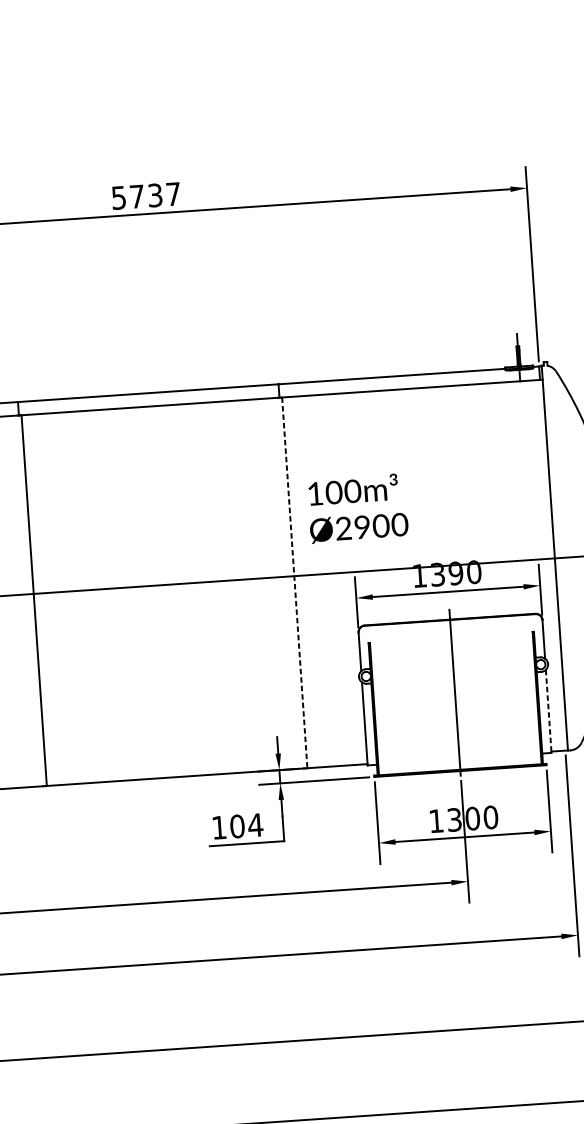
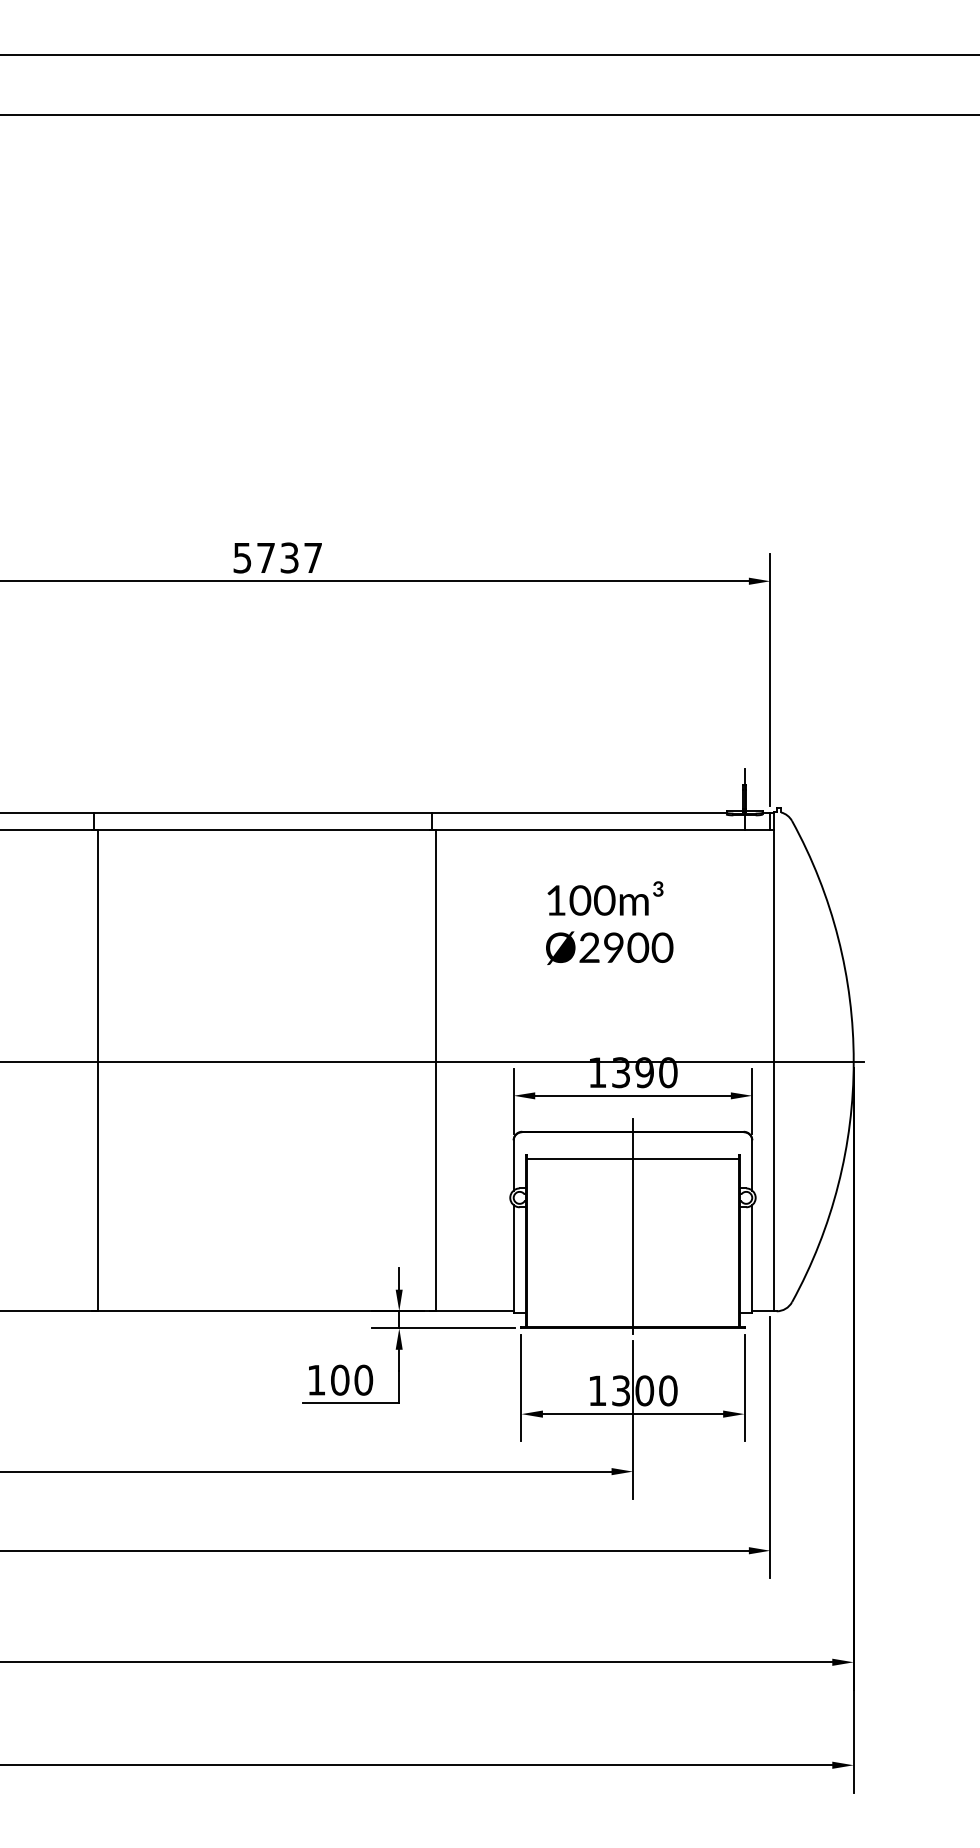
text: (357, 508) -> (609, 922), moved
line: (294, 583) -> (435, 1071), dashed -> solid
line: (451, 640) -> (632, 1158), added
line: (548, 711) -> (752, 1258), dashed -> solid
text: (255, 824) -> (363, 1379), 104 -> 100

